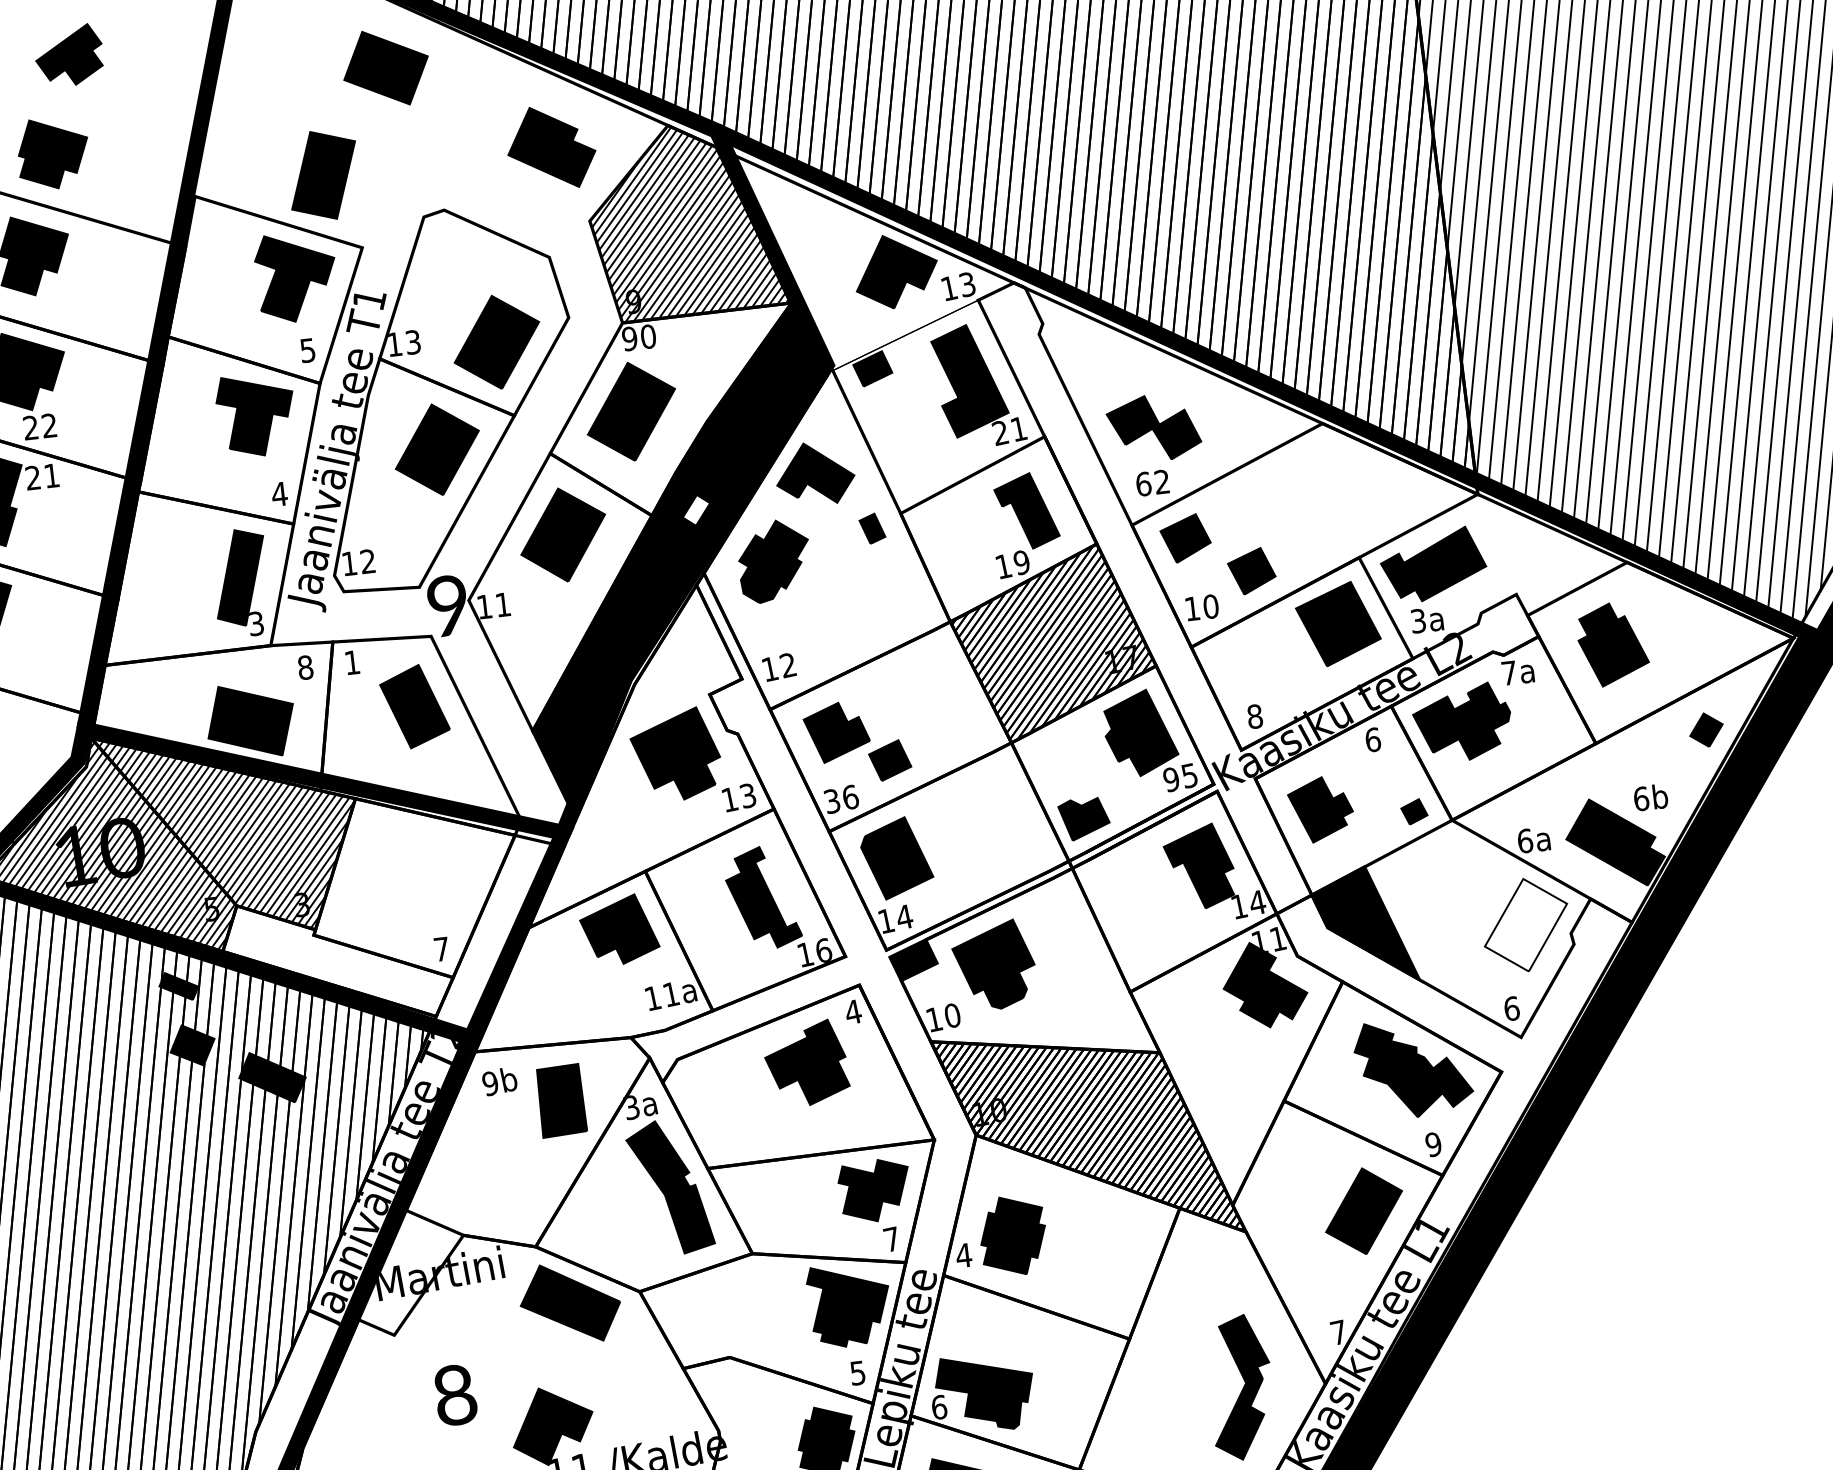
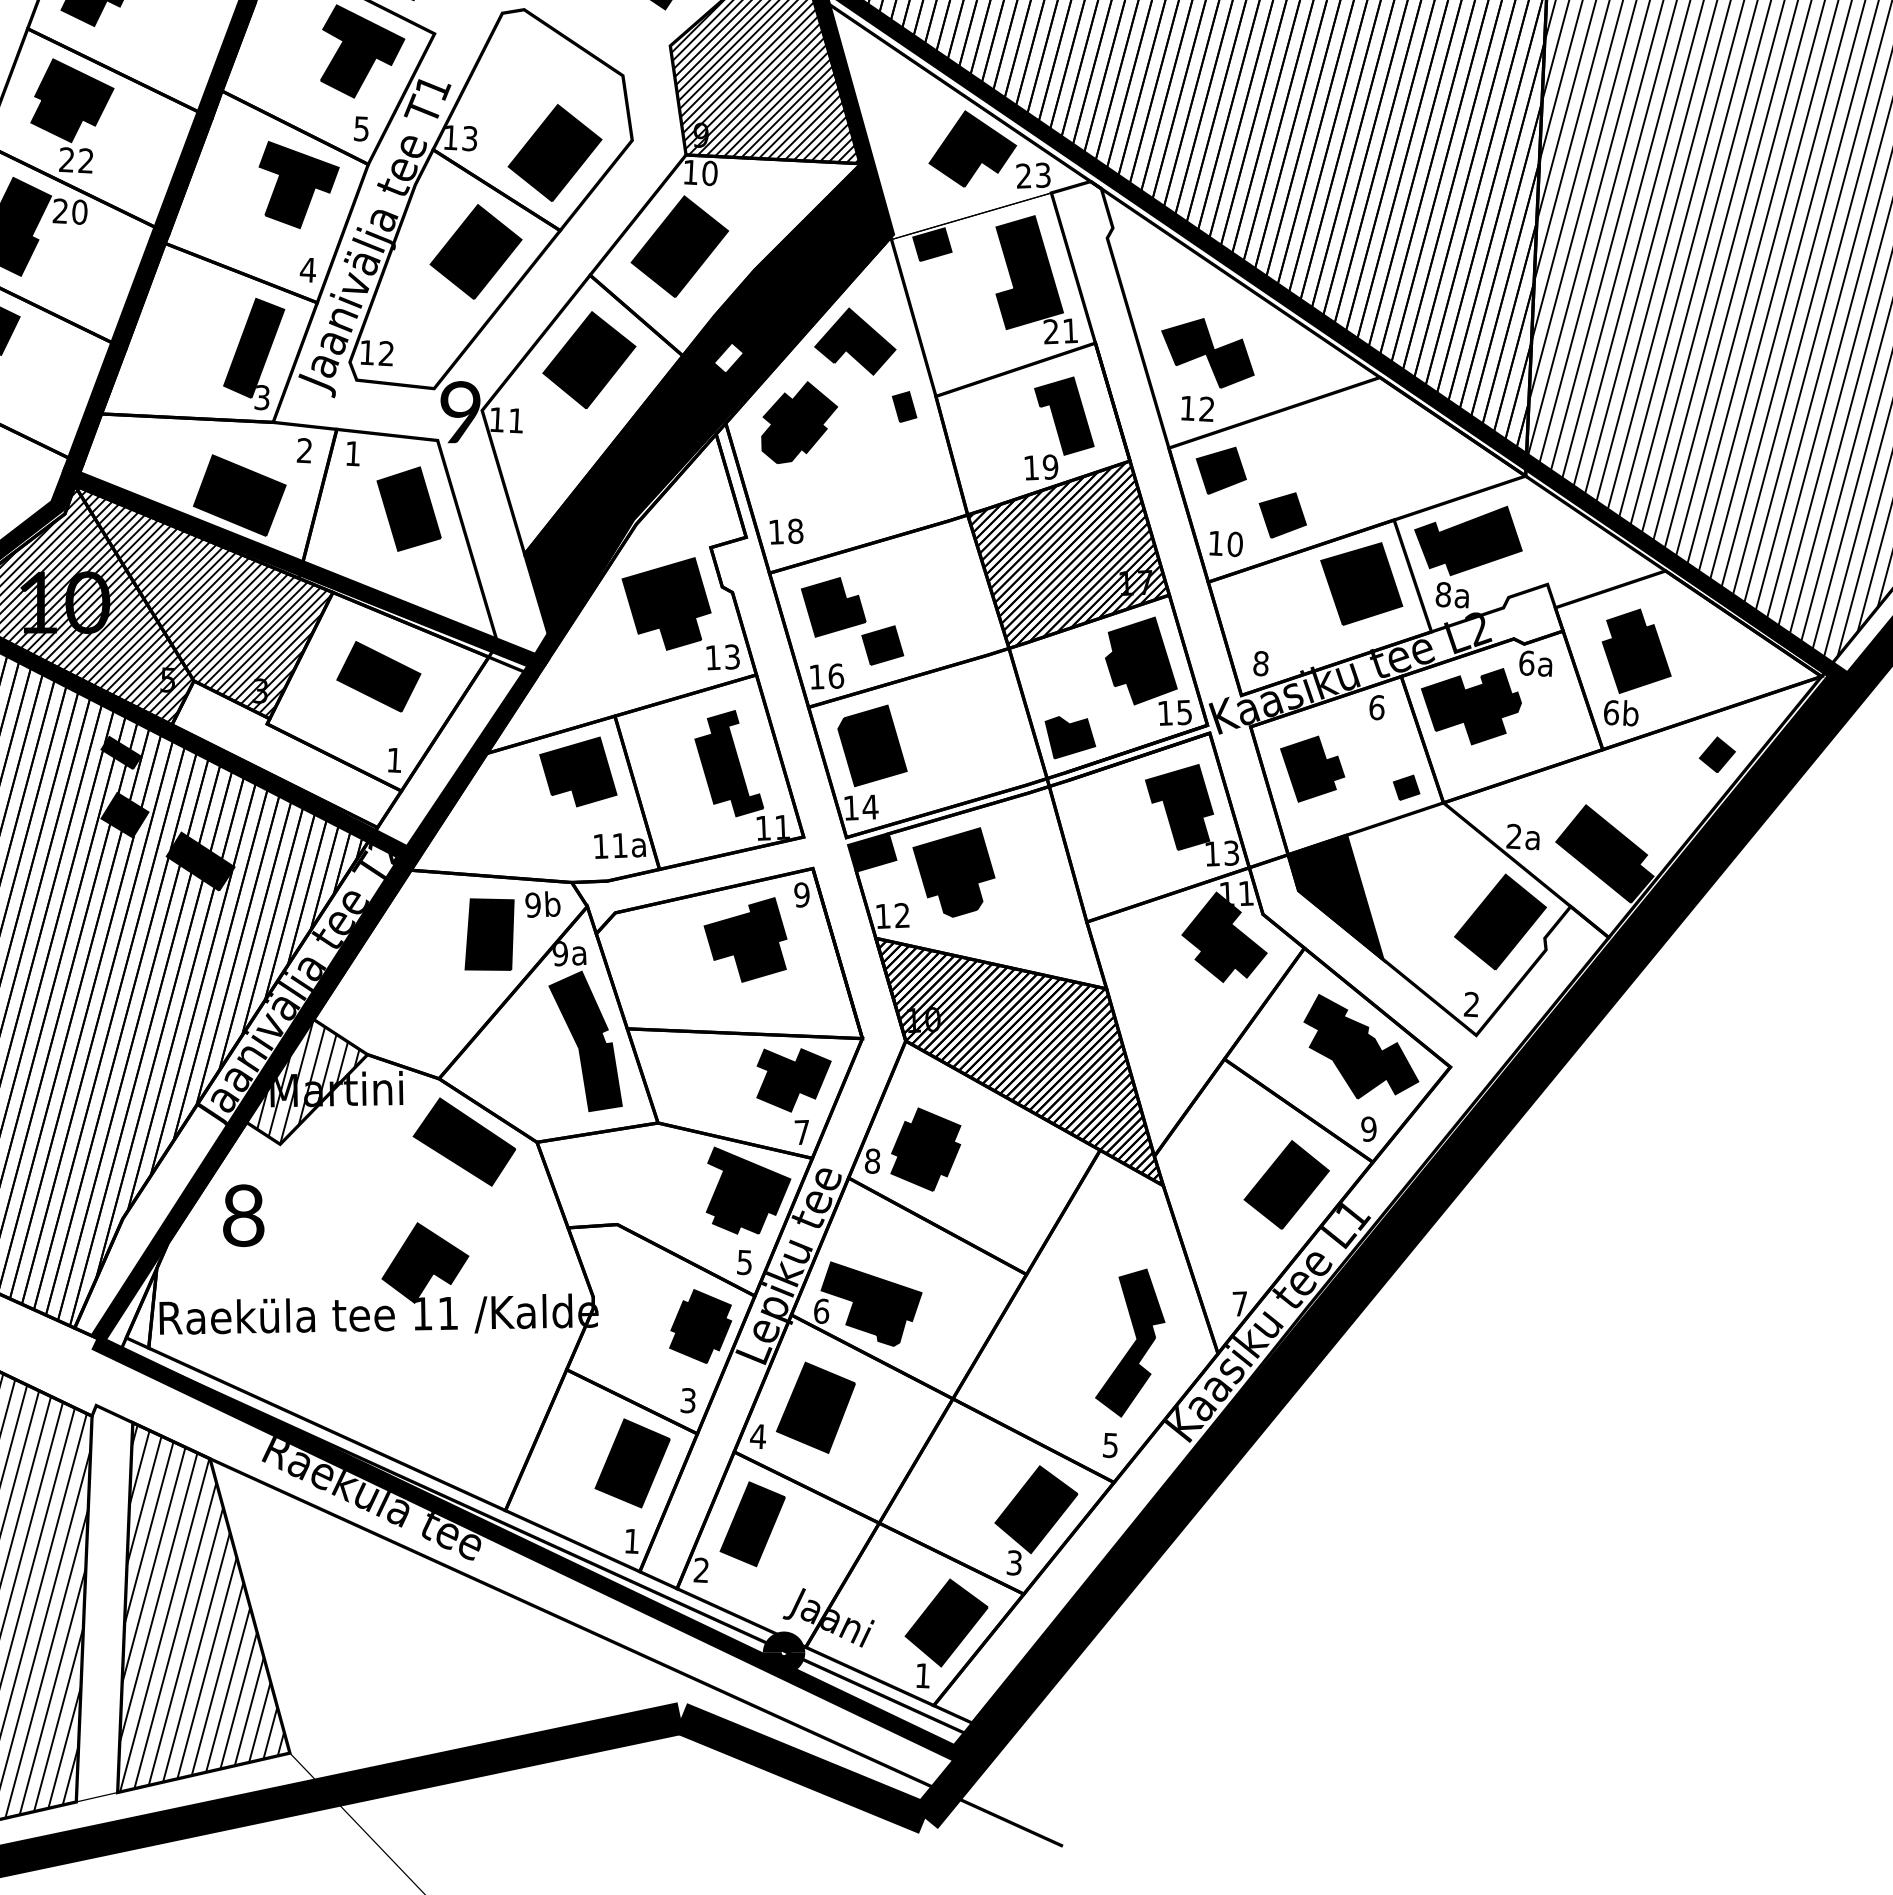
text: (948, 287) -> (1023, 175), 13 -> 23
text: (629, 338) -> (690, 171), 90 -> 10
text: (51, 475) -> (79, 211), 21 -> 20
text: (1143, 483) -> (1187, 407), 62 -> 12
text: (1417, 621) -> (1442, 594), 3a -> 8a
text: (788, 664) -> (795, 530), 12 -> 18
text: (305, 667) -> (304, 450), 8 -> 2
text: (1508, 672) -> (1526, 662), 7a -> 6a
text: (1170, 779) -> (1164, 713), 95 -> 15
text: (1651, 798) -> (1621, 713), moved
text: (831, 800) -> (816, 676), 36 -> 16
text: (1524, 841) -> (1513, 836), 6a -> 2a
part: (412, 871) -> (378, 676), added
text: (1257, 902) -> (1231, 852), 14 -> 13
fill: (1525, 924) -> (1500, 921), added
text: (442, 948) -> (395, 759), 7 -> 1
text: (823, 949) -> (782, 826), 16 -> 11
text: (1511, 1008) -> (1471, 1004), 6 -> 2
text: (853, 1011) -> (802, 894), 4 -> 9
text: (951, 1015) -> (901, 915), 10 -> 12
text: (499, 1081) -> (542, 904), moved
text: (630, 1107) -> (559, 953), 3a -> 9a
text: (963, 1254) -> (872, 1160), 4 -> 8
hatch: (411, 1270) -> (308, 1081), added
text: (454, 1395) -> (243, 1215), moved

